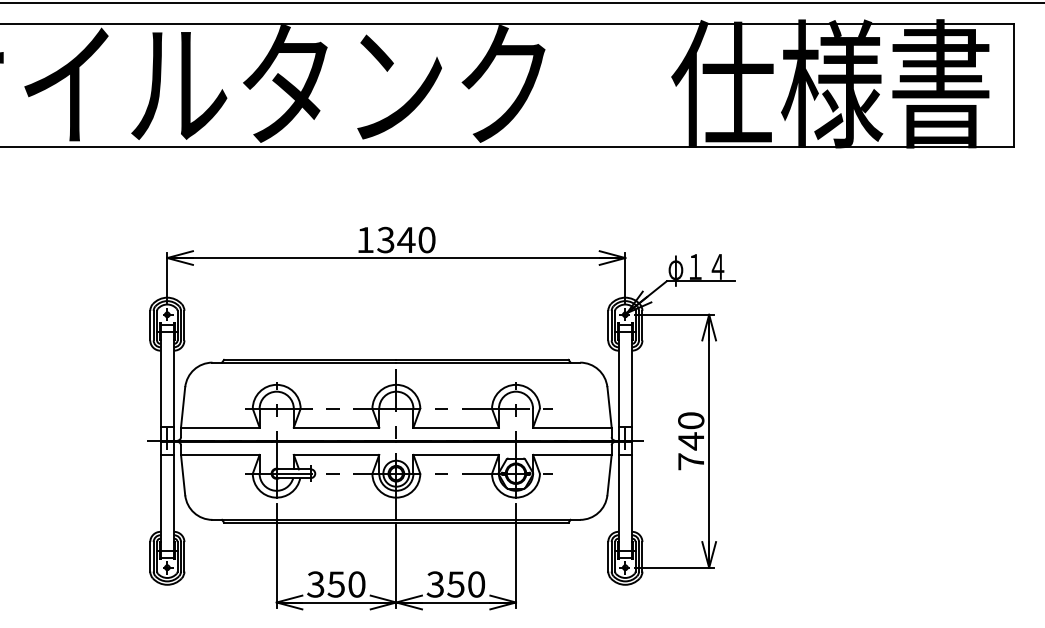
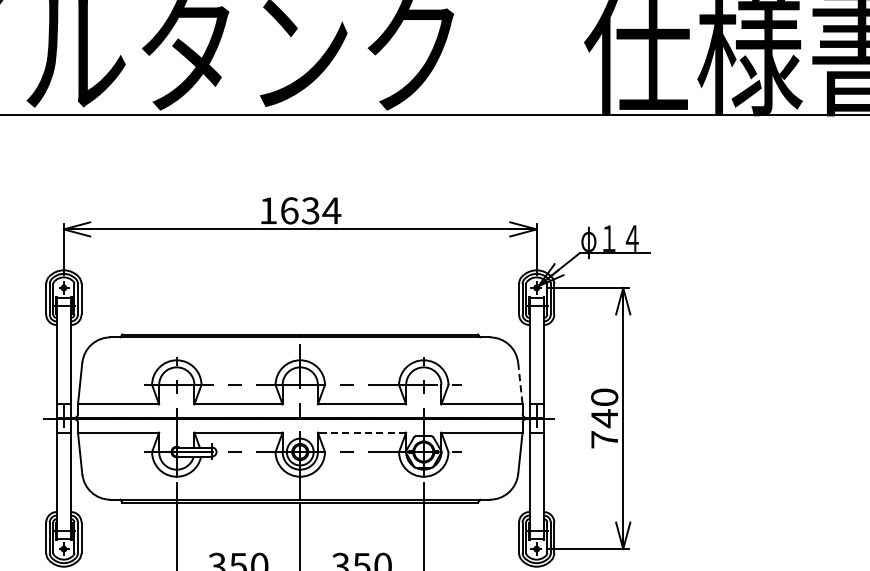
text: (406, 239) -> (310, 210), 1340 -> 1634
line: (609, 407) -> (520, 383), solid -> dashed
line: (456, 454) -> (362, 432), solid -> dashed

